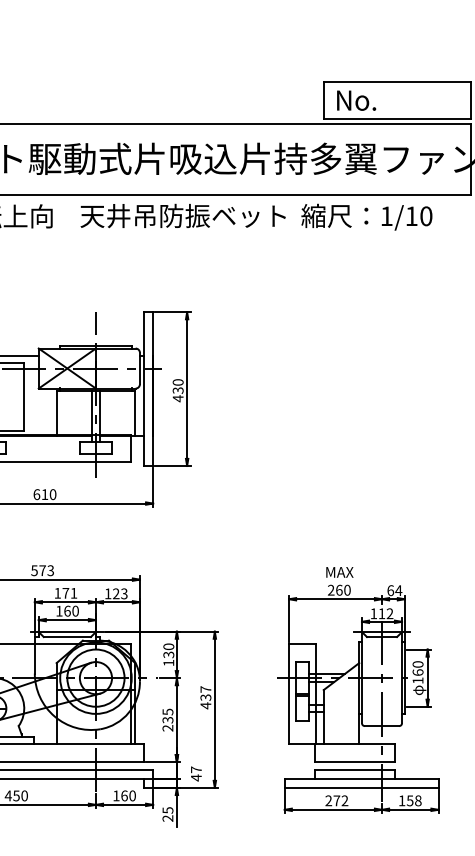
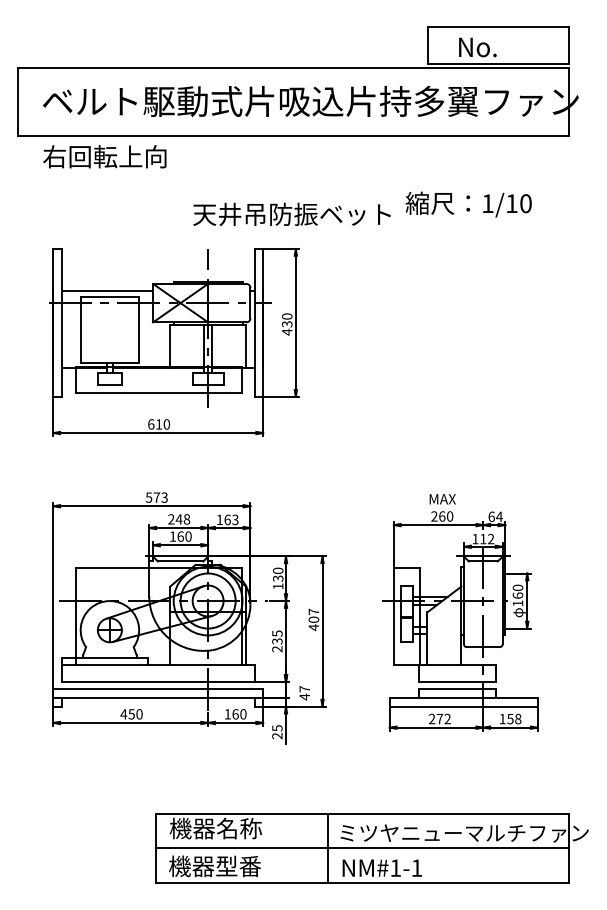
text: (356, 100) -> (477, 47), moved
text: (182, 215) -> (291, 213), moved
text: (366, 217) -> (468, 204), moved
text: (66, 593) -> (179, 519), 171 -> 248
text: (116, 593) -> (227, 519), 123 -> 163
text: (205, 697) -> (313, 619), 437 -> 407

